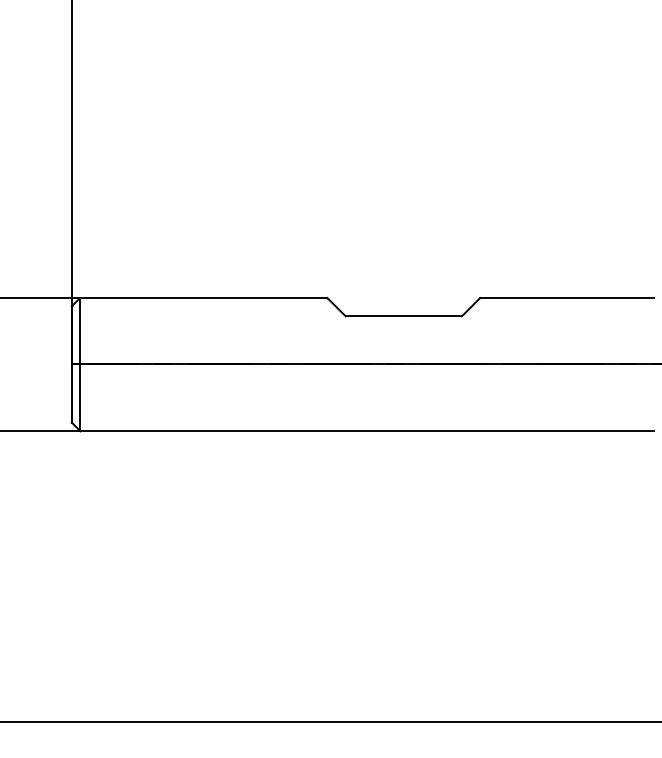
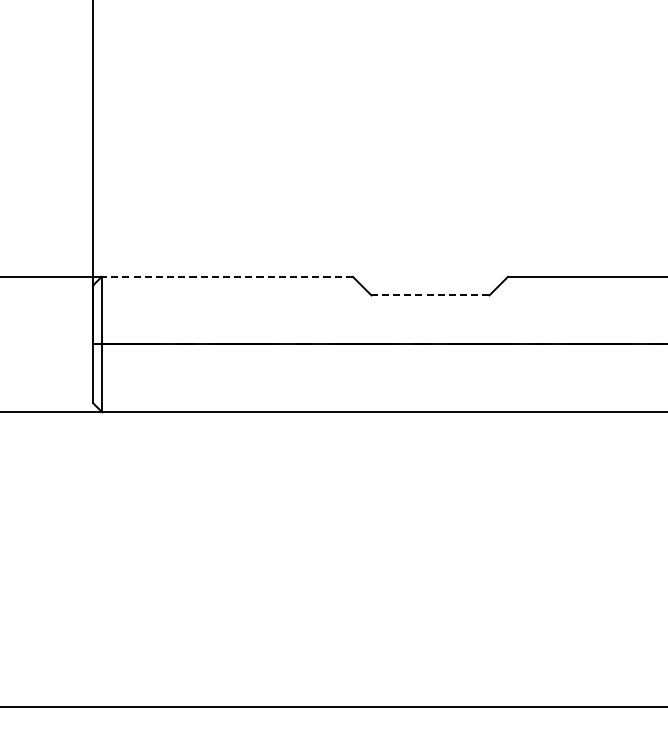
line: (203, 298) -> (227, 277), solid -> dashed
line: (403, 316) -> (430, 295), solid -> dashed

